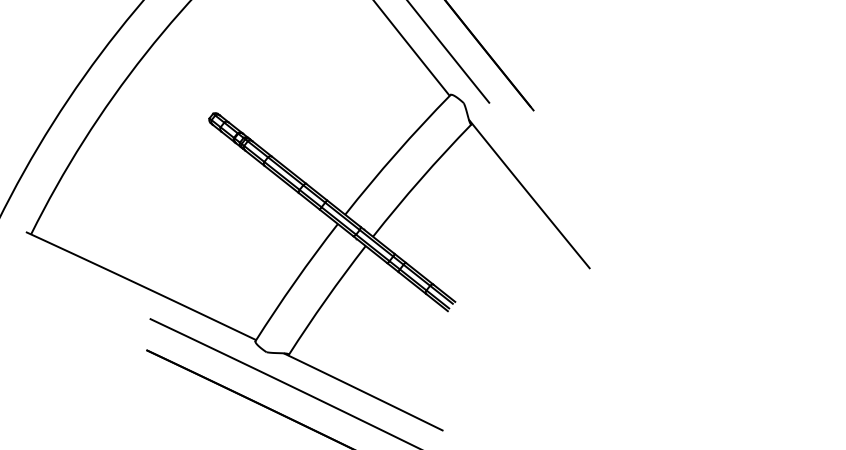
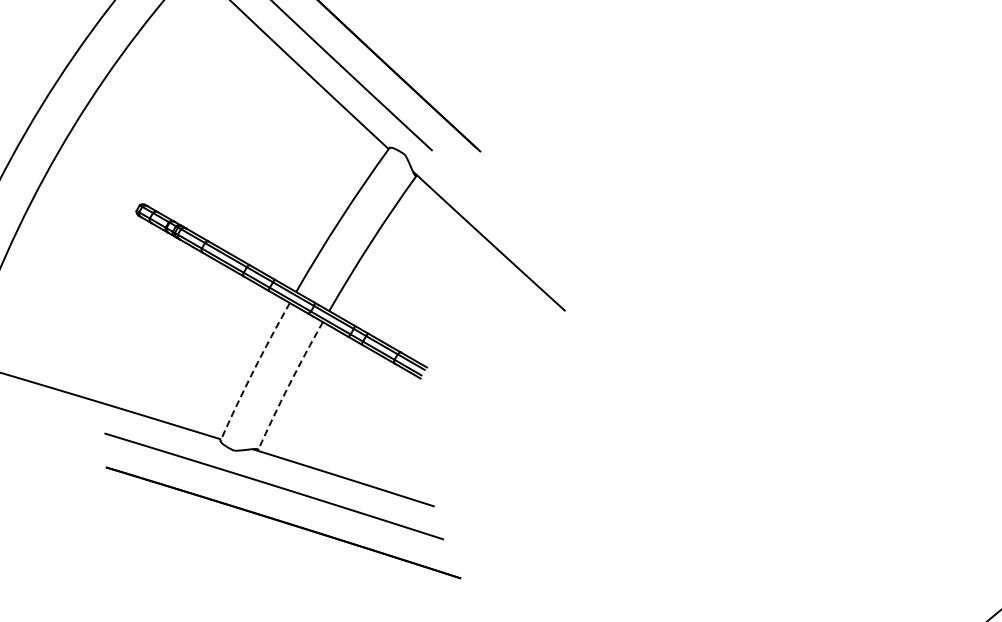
arc: (295, 282) -> (253, 371), solid -> dashed
arc: (326, 299) -> (289, 385), solid -> dashed

